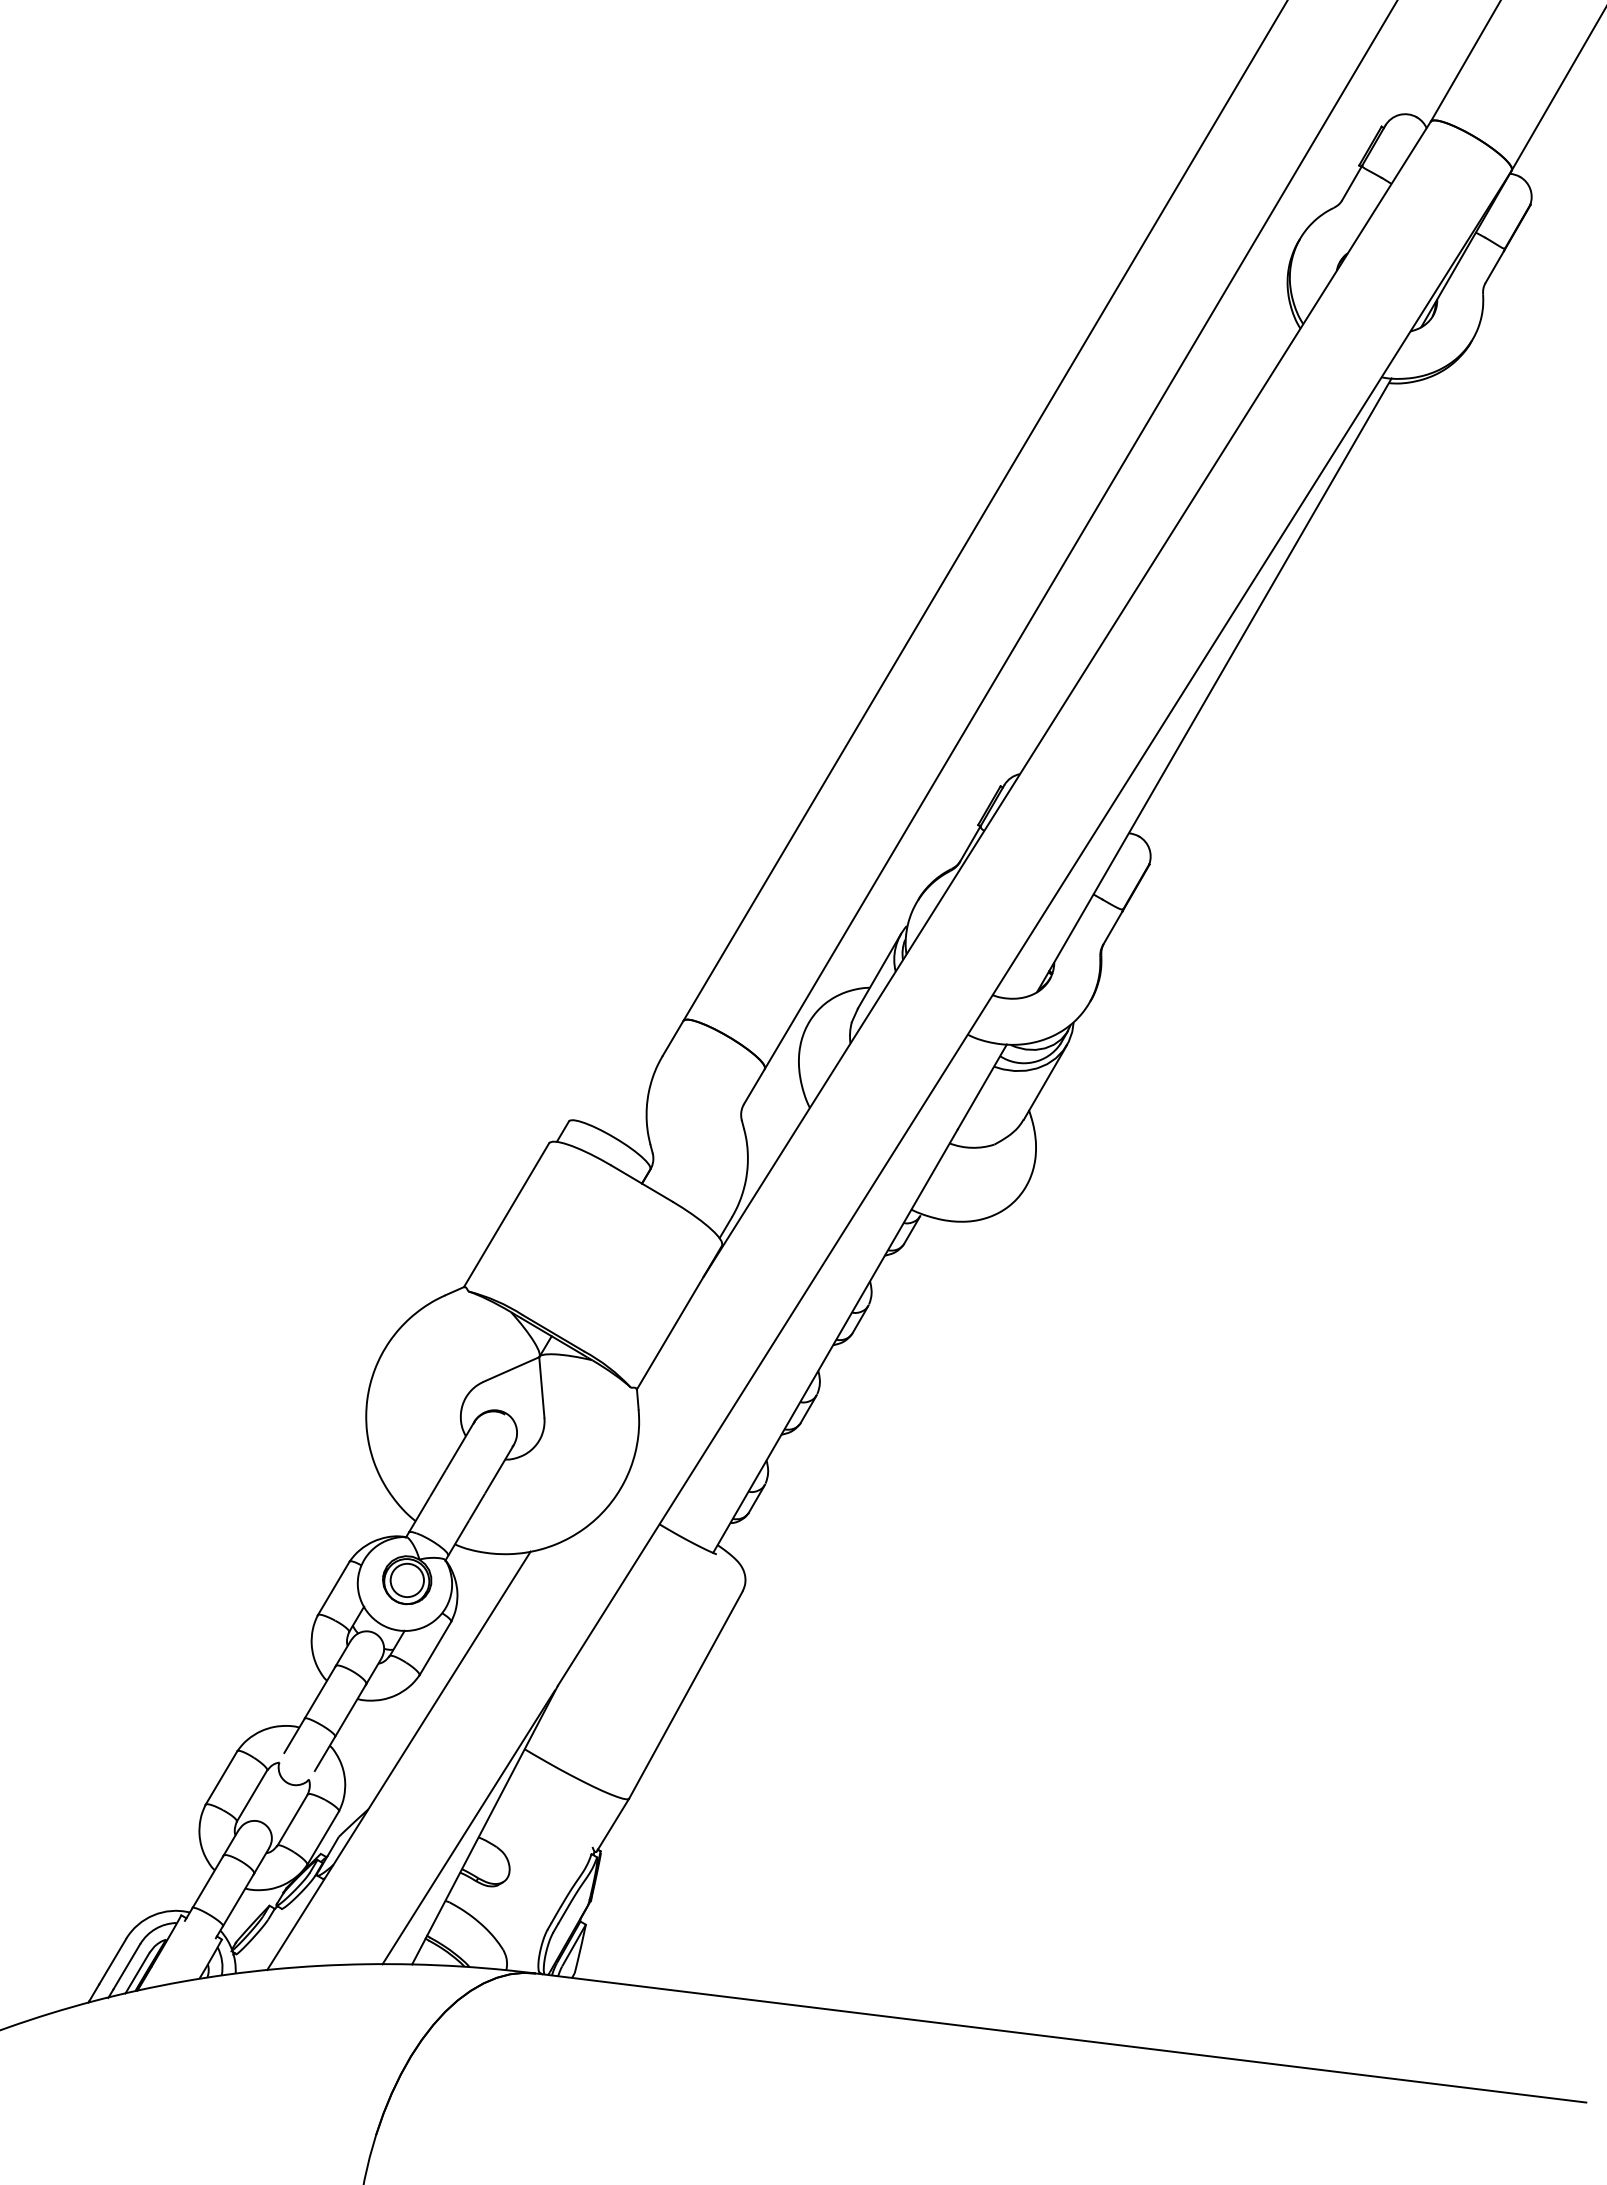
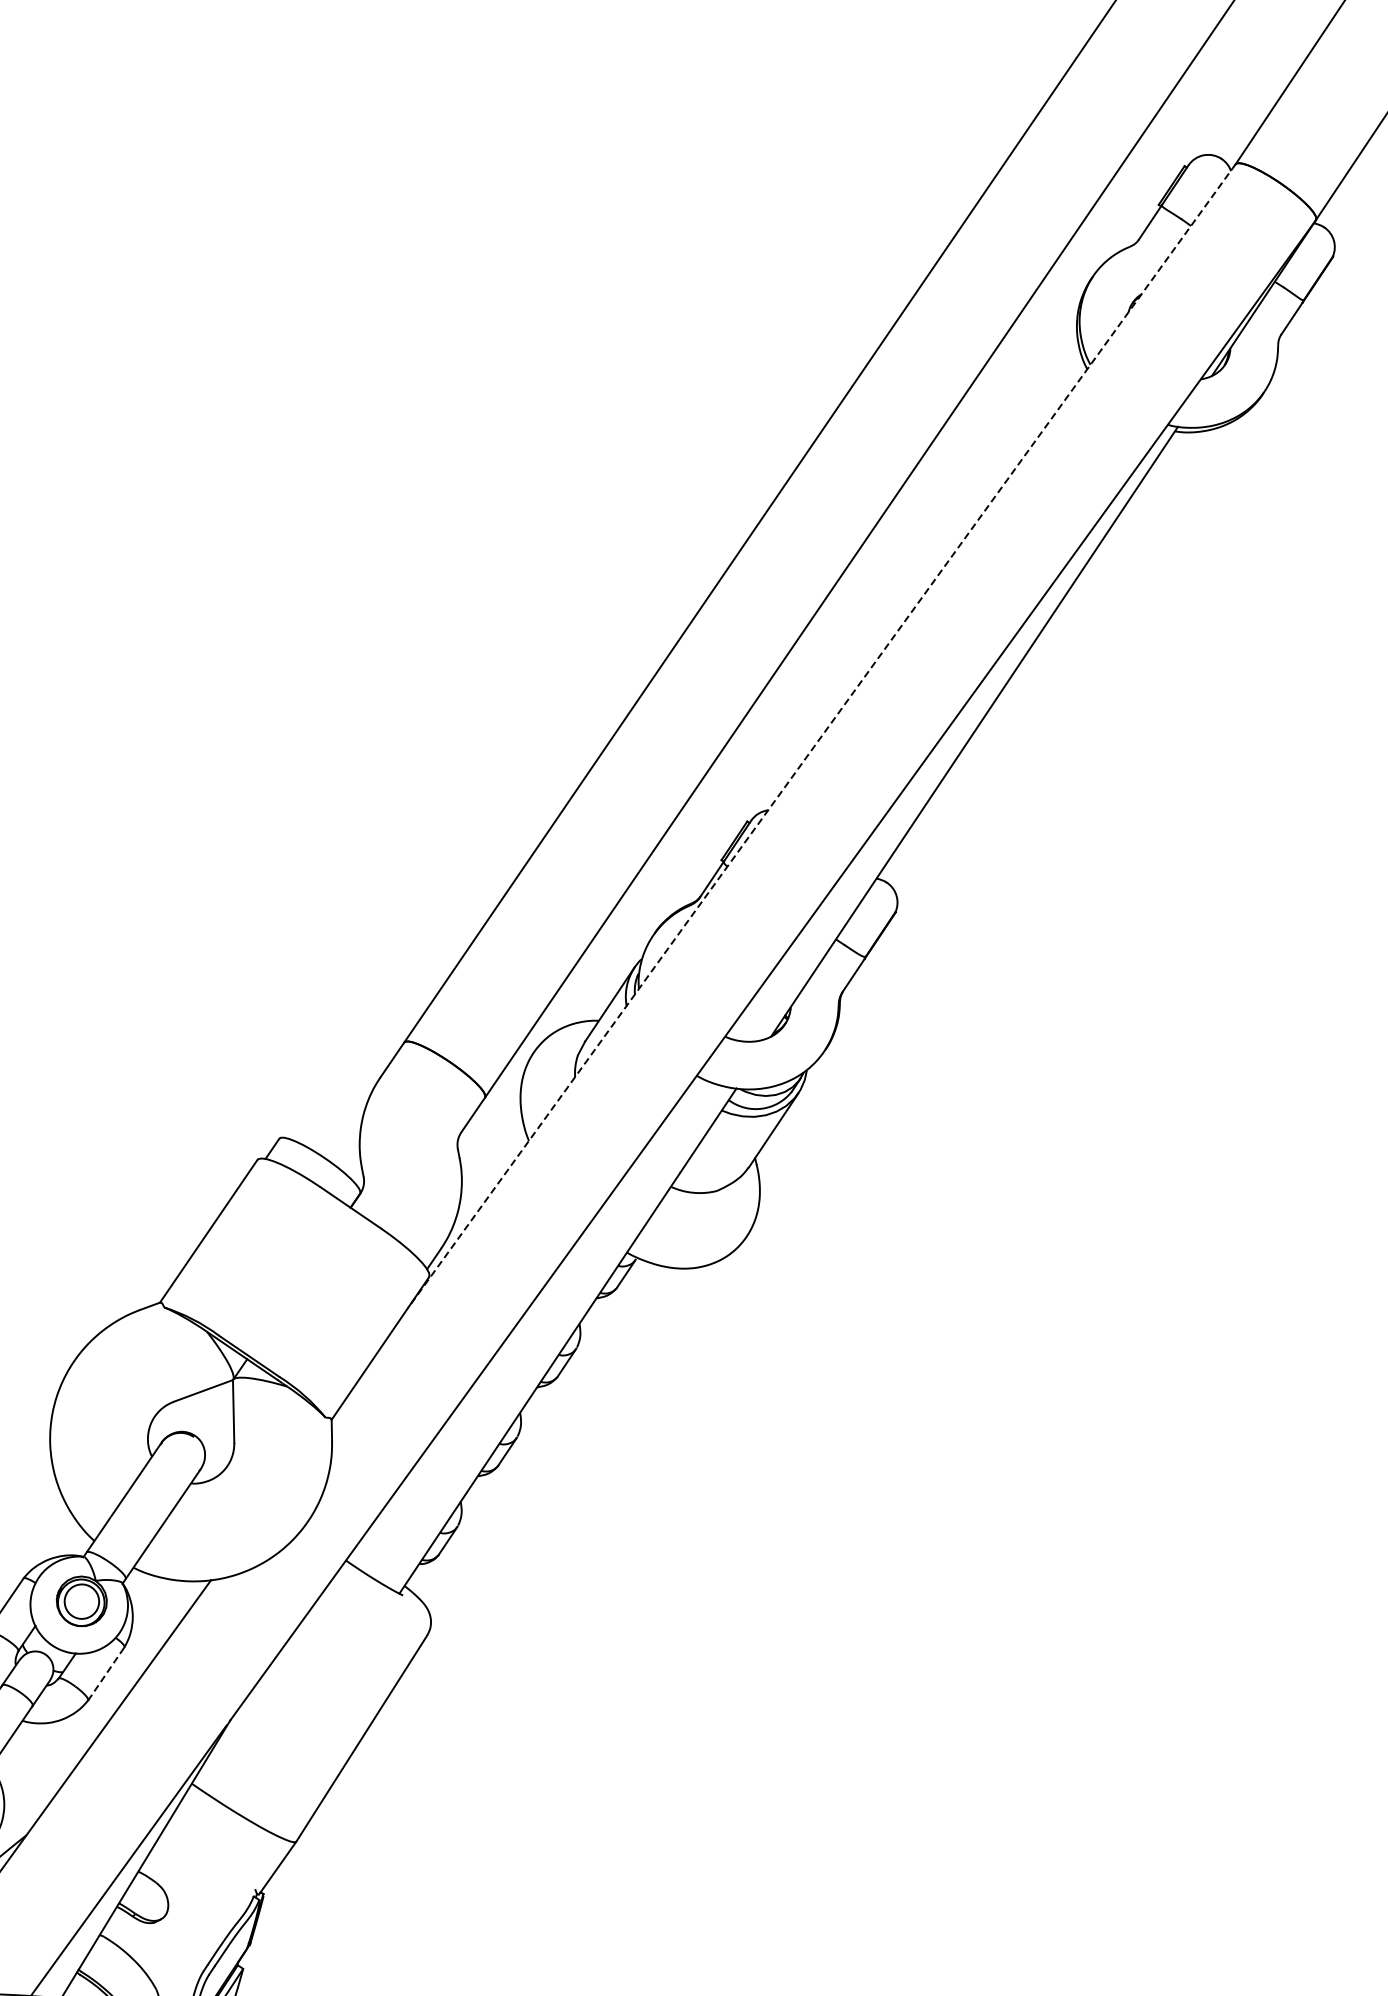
line: (1067, 699) -> (822, 736), solid -> dashed
line: (435, 1648) -> (106, 1673), solid -> dashed

